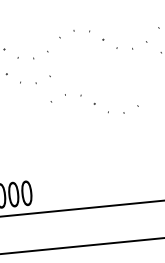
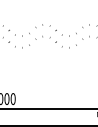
part: (93, 102) -> (55, 41), moved

